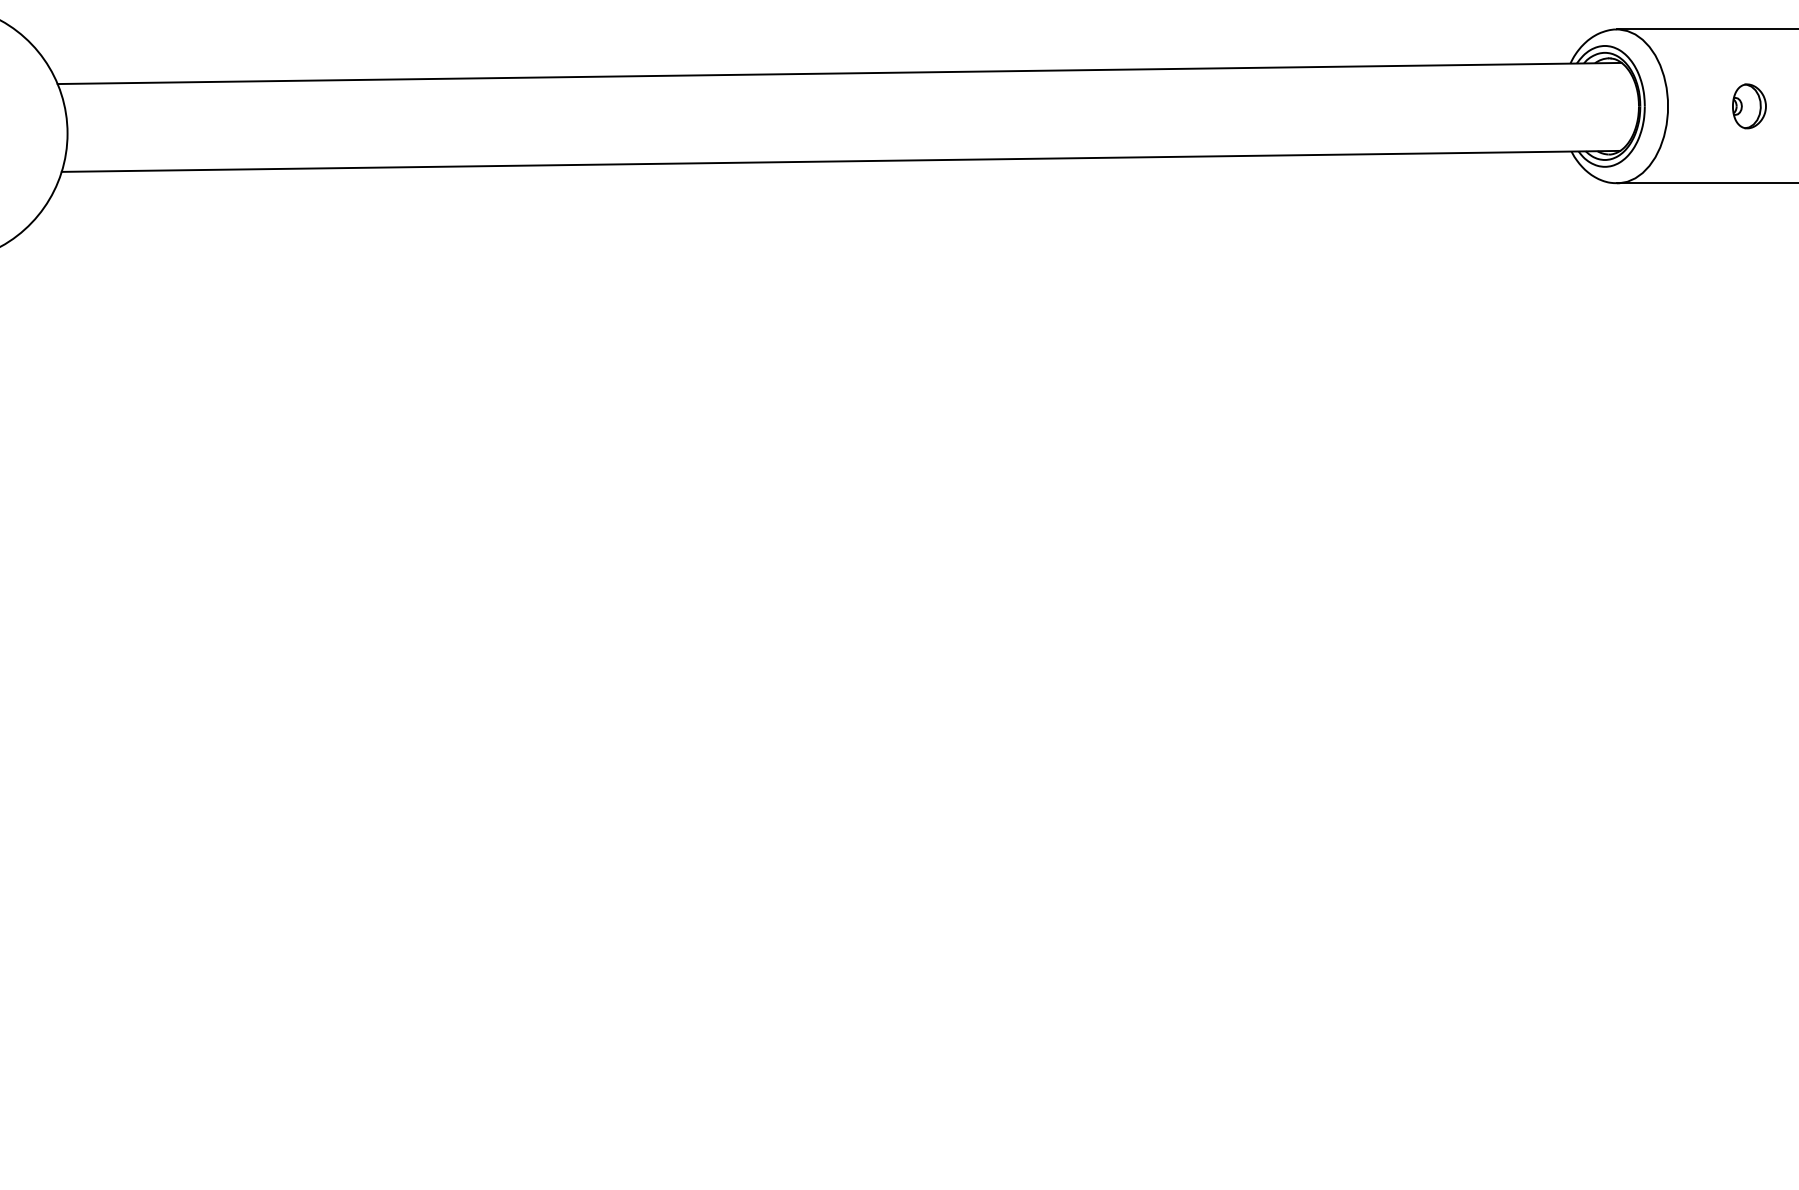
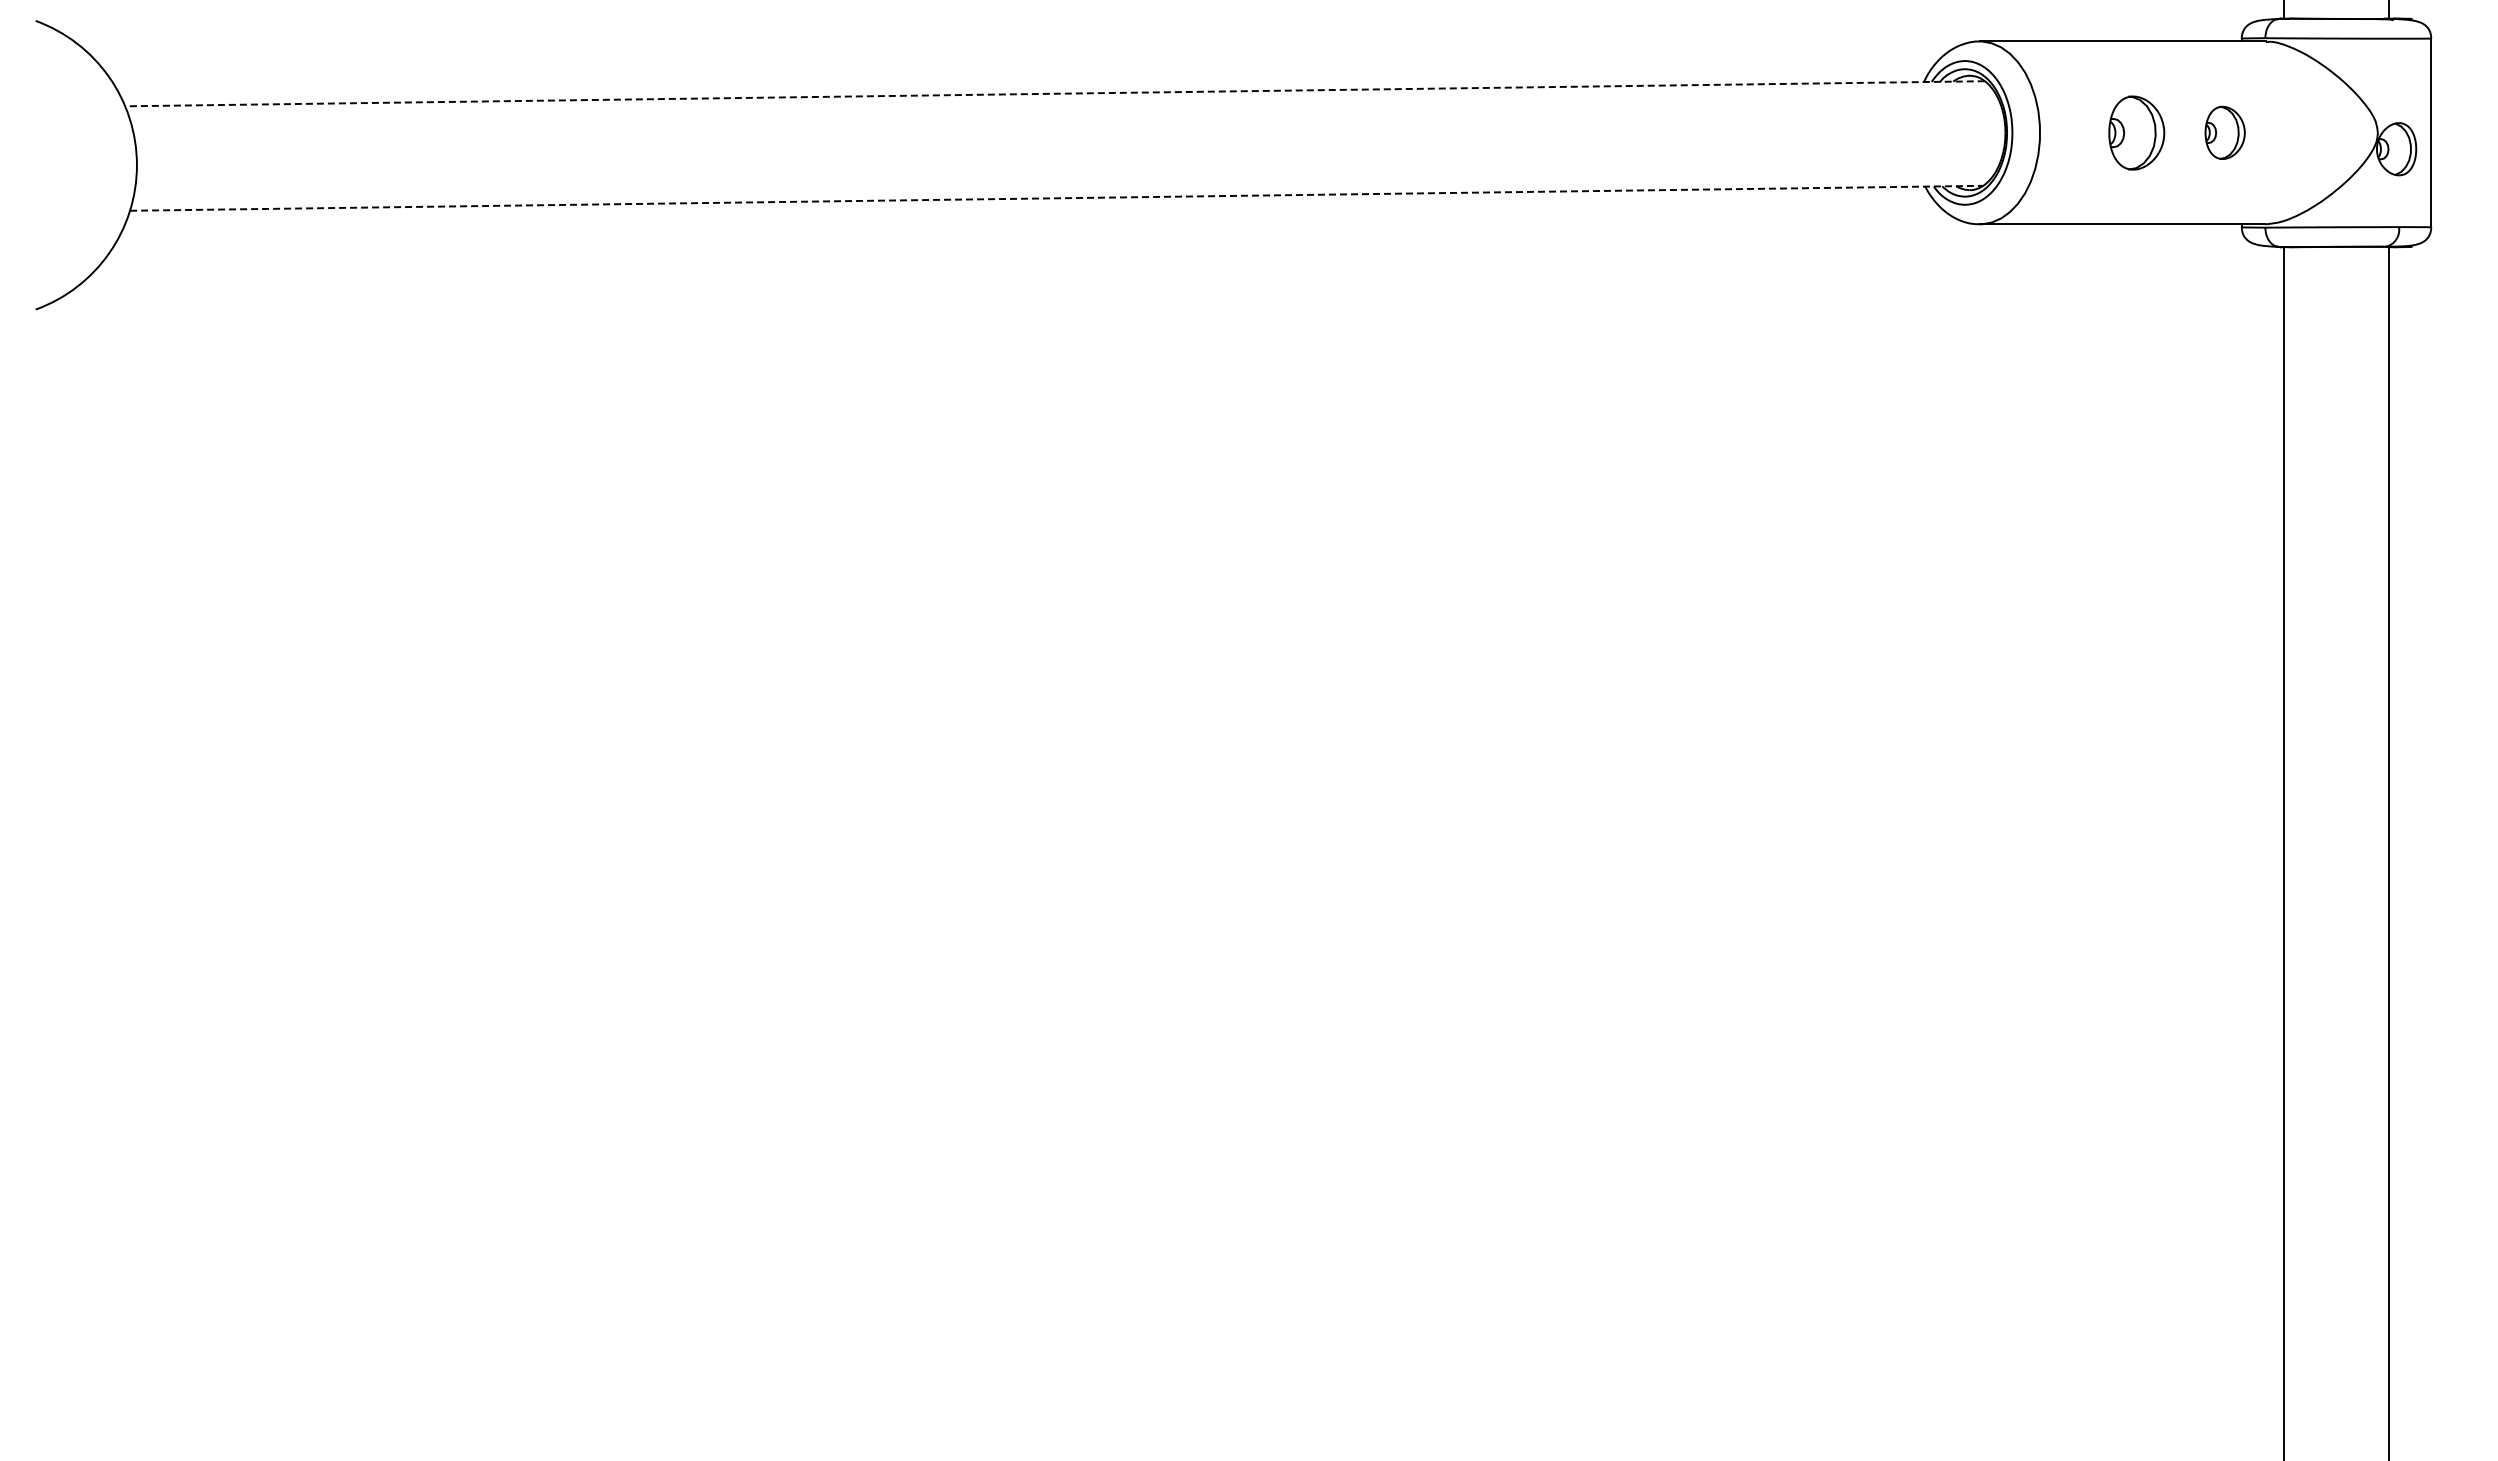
line: (839, 73) -> (1054, 93), solid -> dashed
part: (1749, 106) -> (2136, 132), size x1.4
line: (840, 161) -> (1056, 198), solid -> dashed

